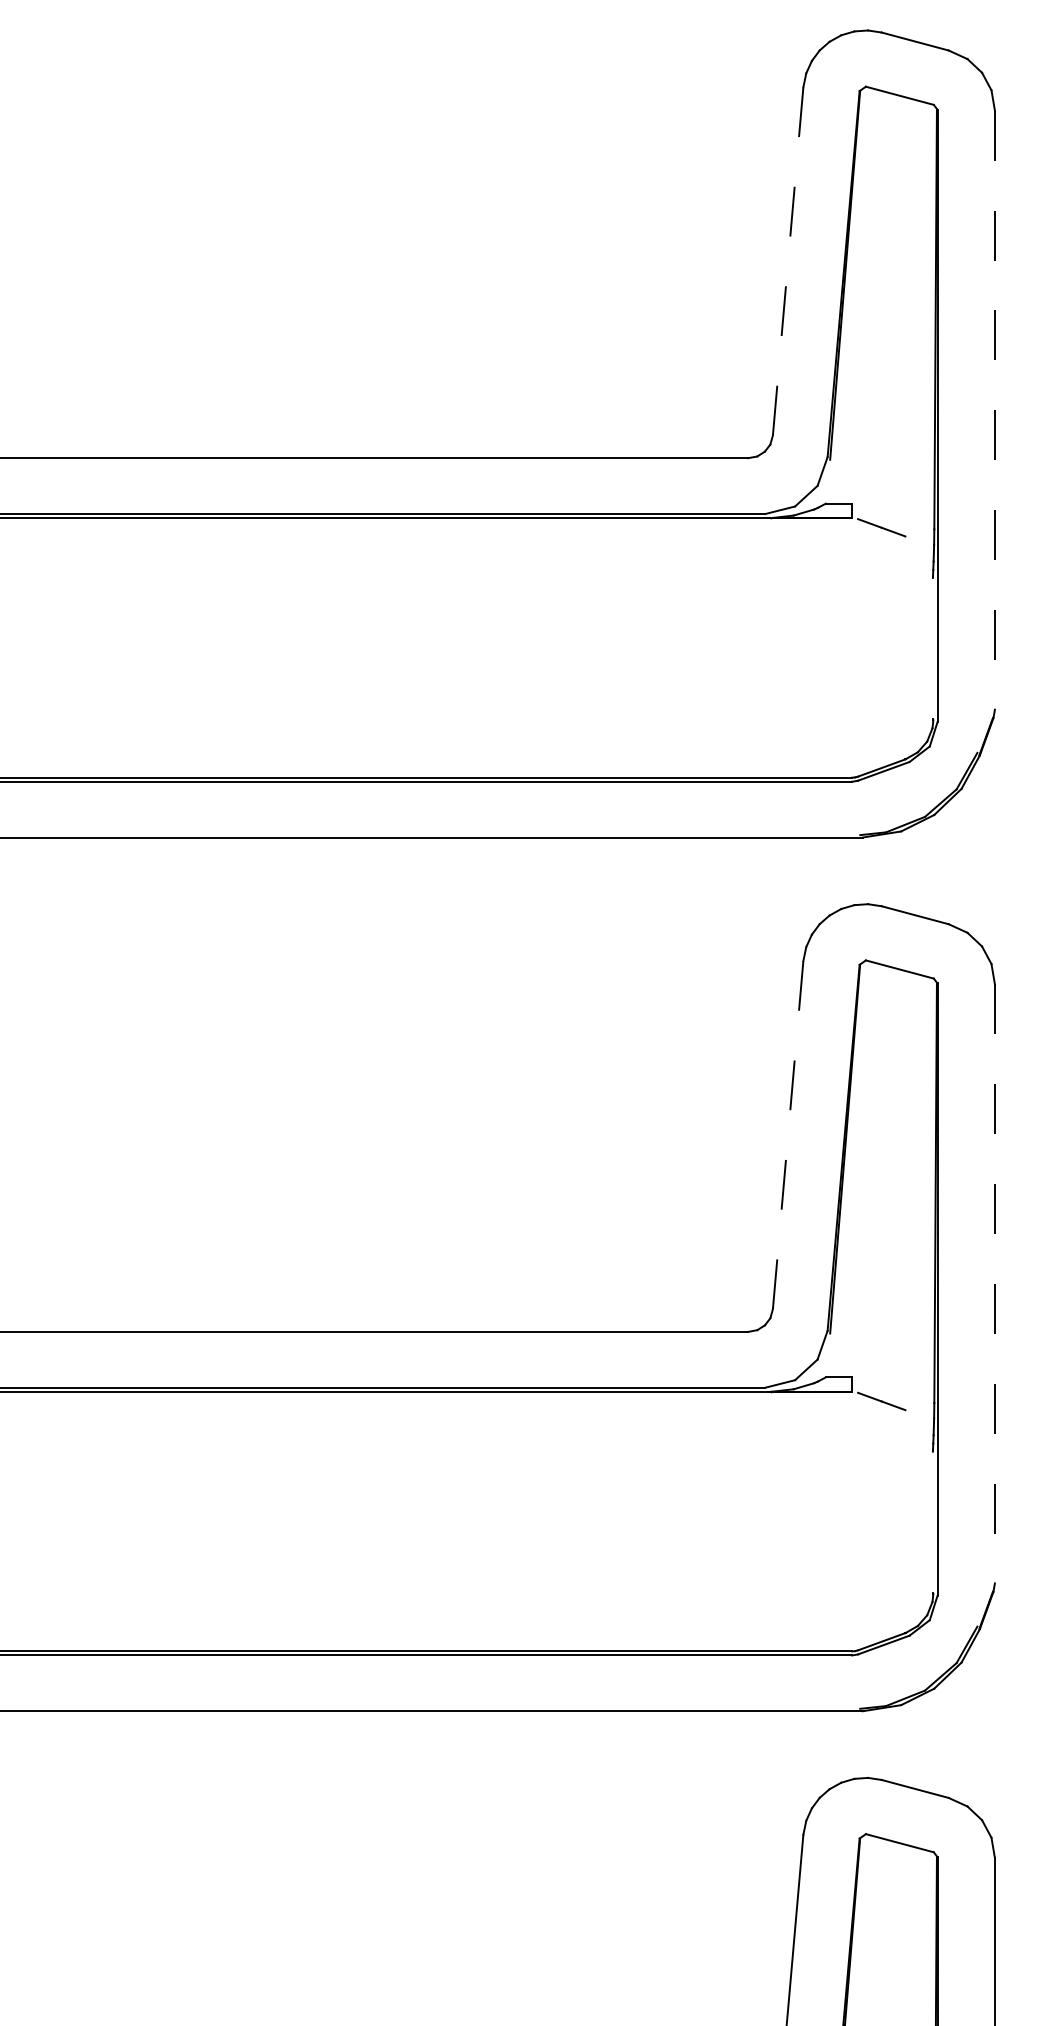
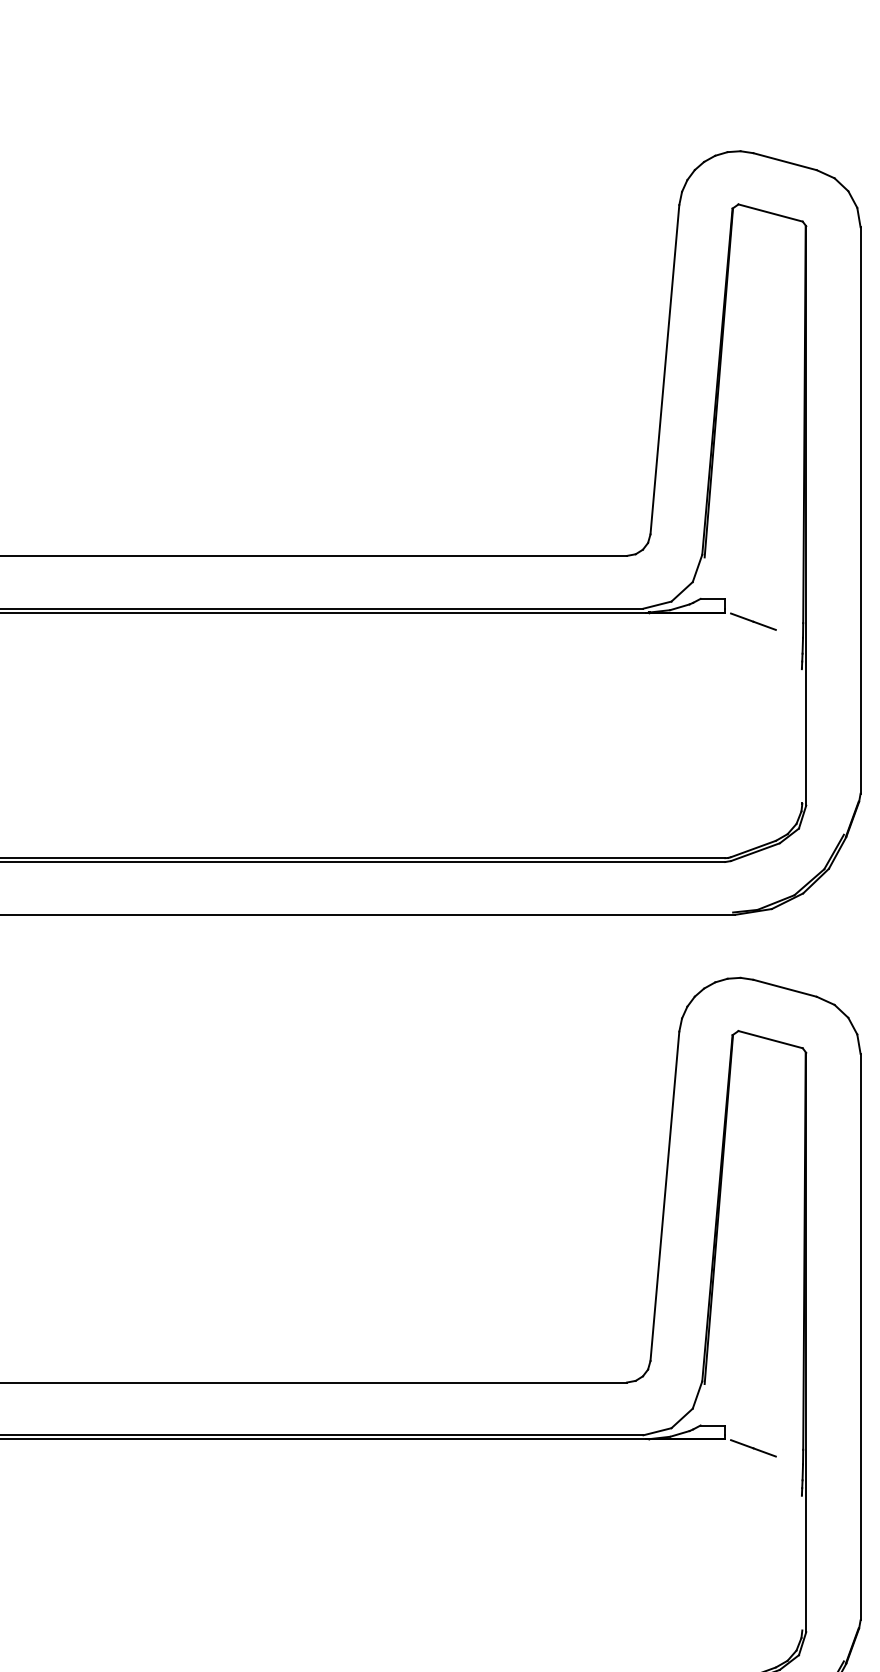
line: (788, 261) -> (665, 369), dashed -> solid
line: (994, 410) -> (860, 510), dashed -> solid
line: (788, 1135) -> (665, 1196), dashed -> solid
line: (994, 1284) -> (860, 1337), dashed -> solid

